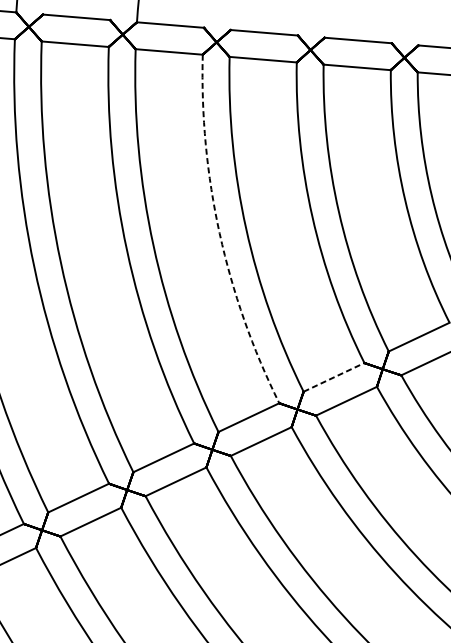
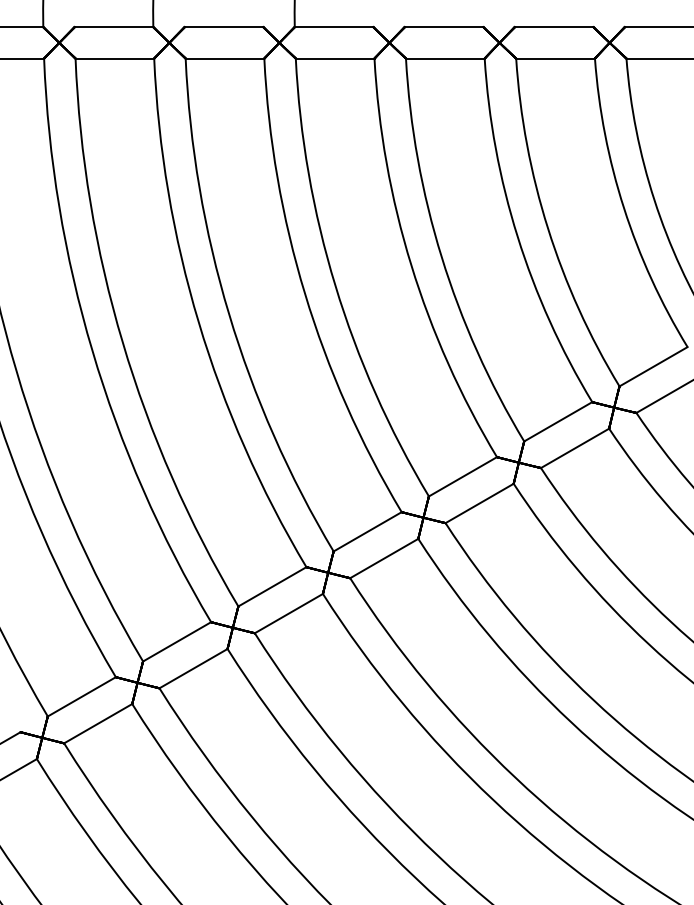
arc: (219, 233) -> (411, 265), dashed -> solid
line: (334, 377) -> (558, 421), dashed -> solid

